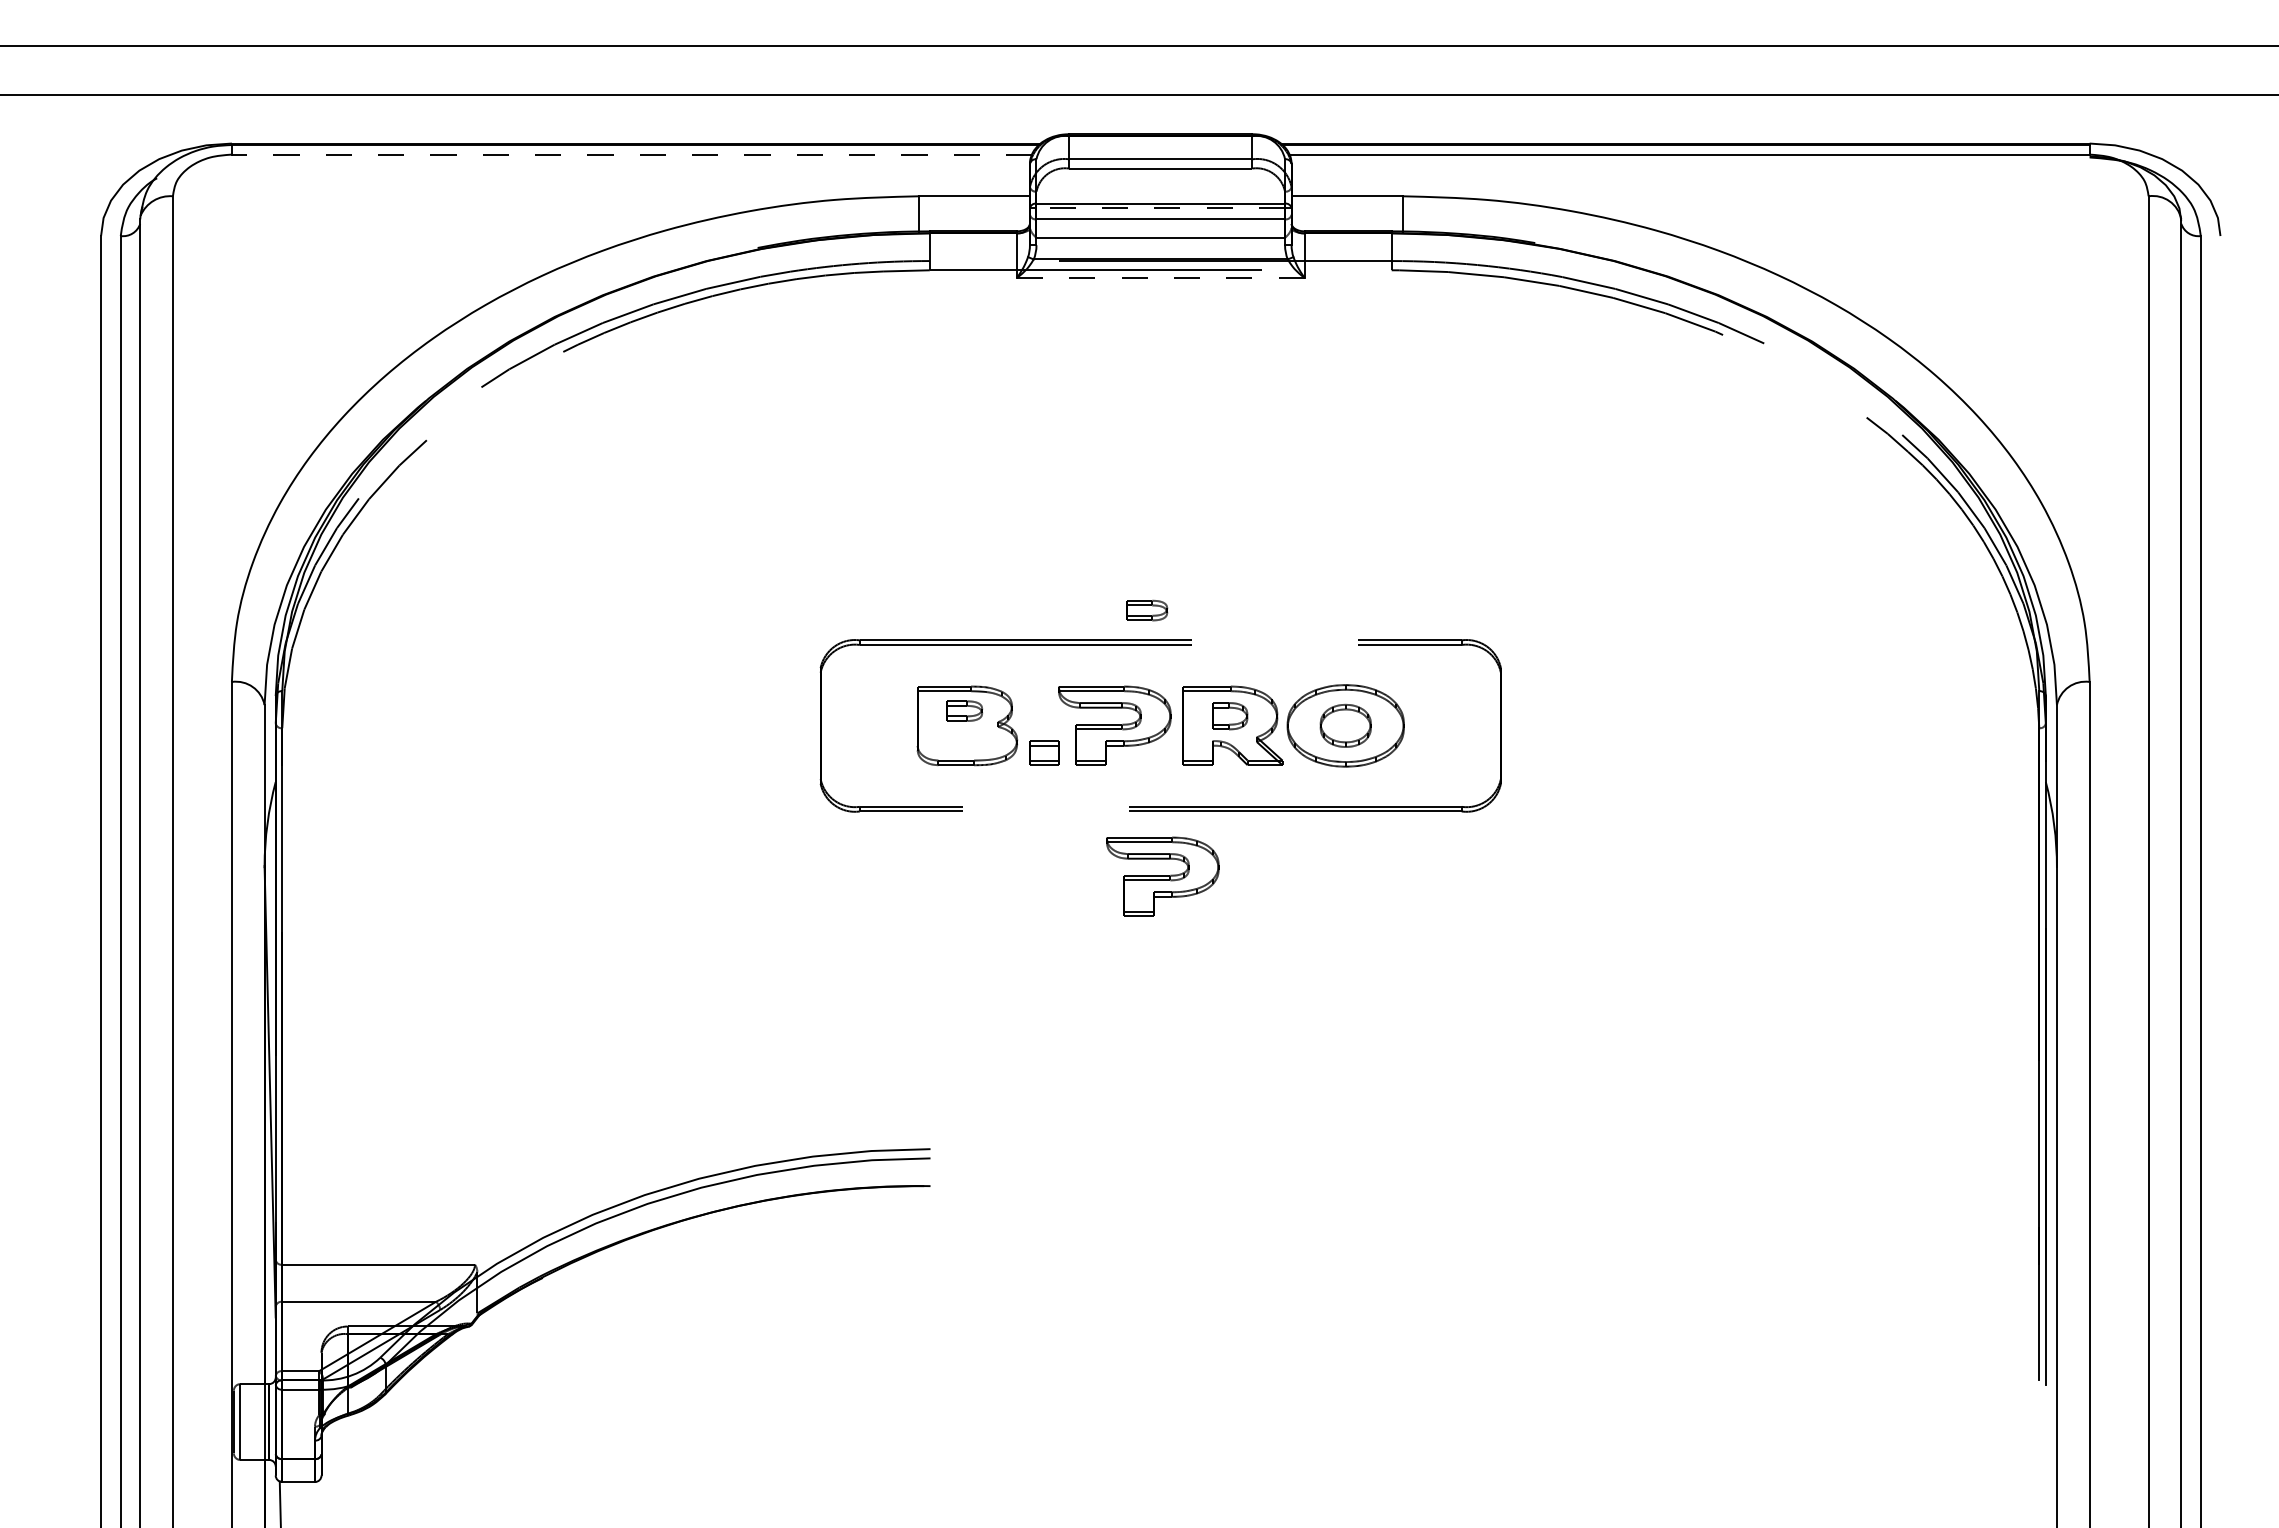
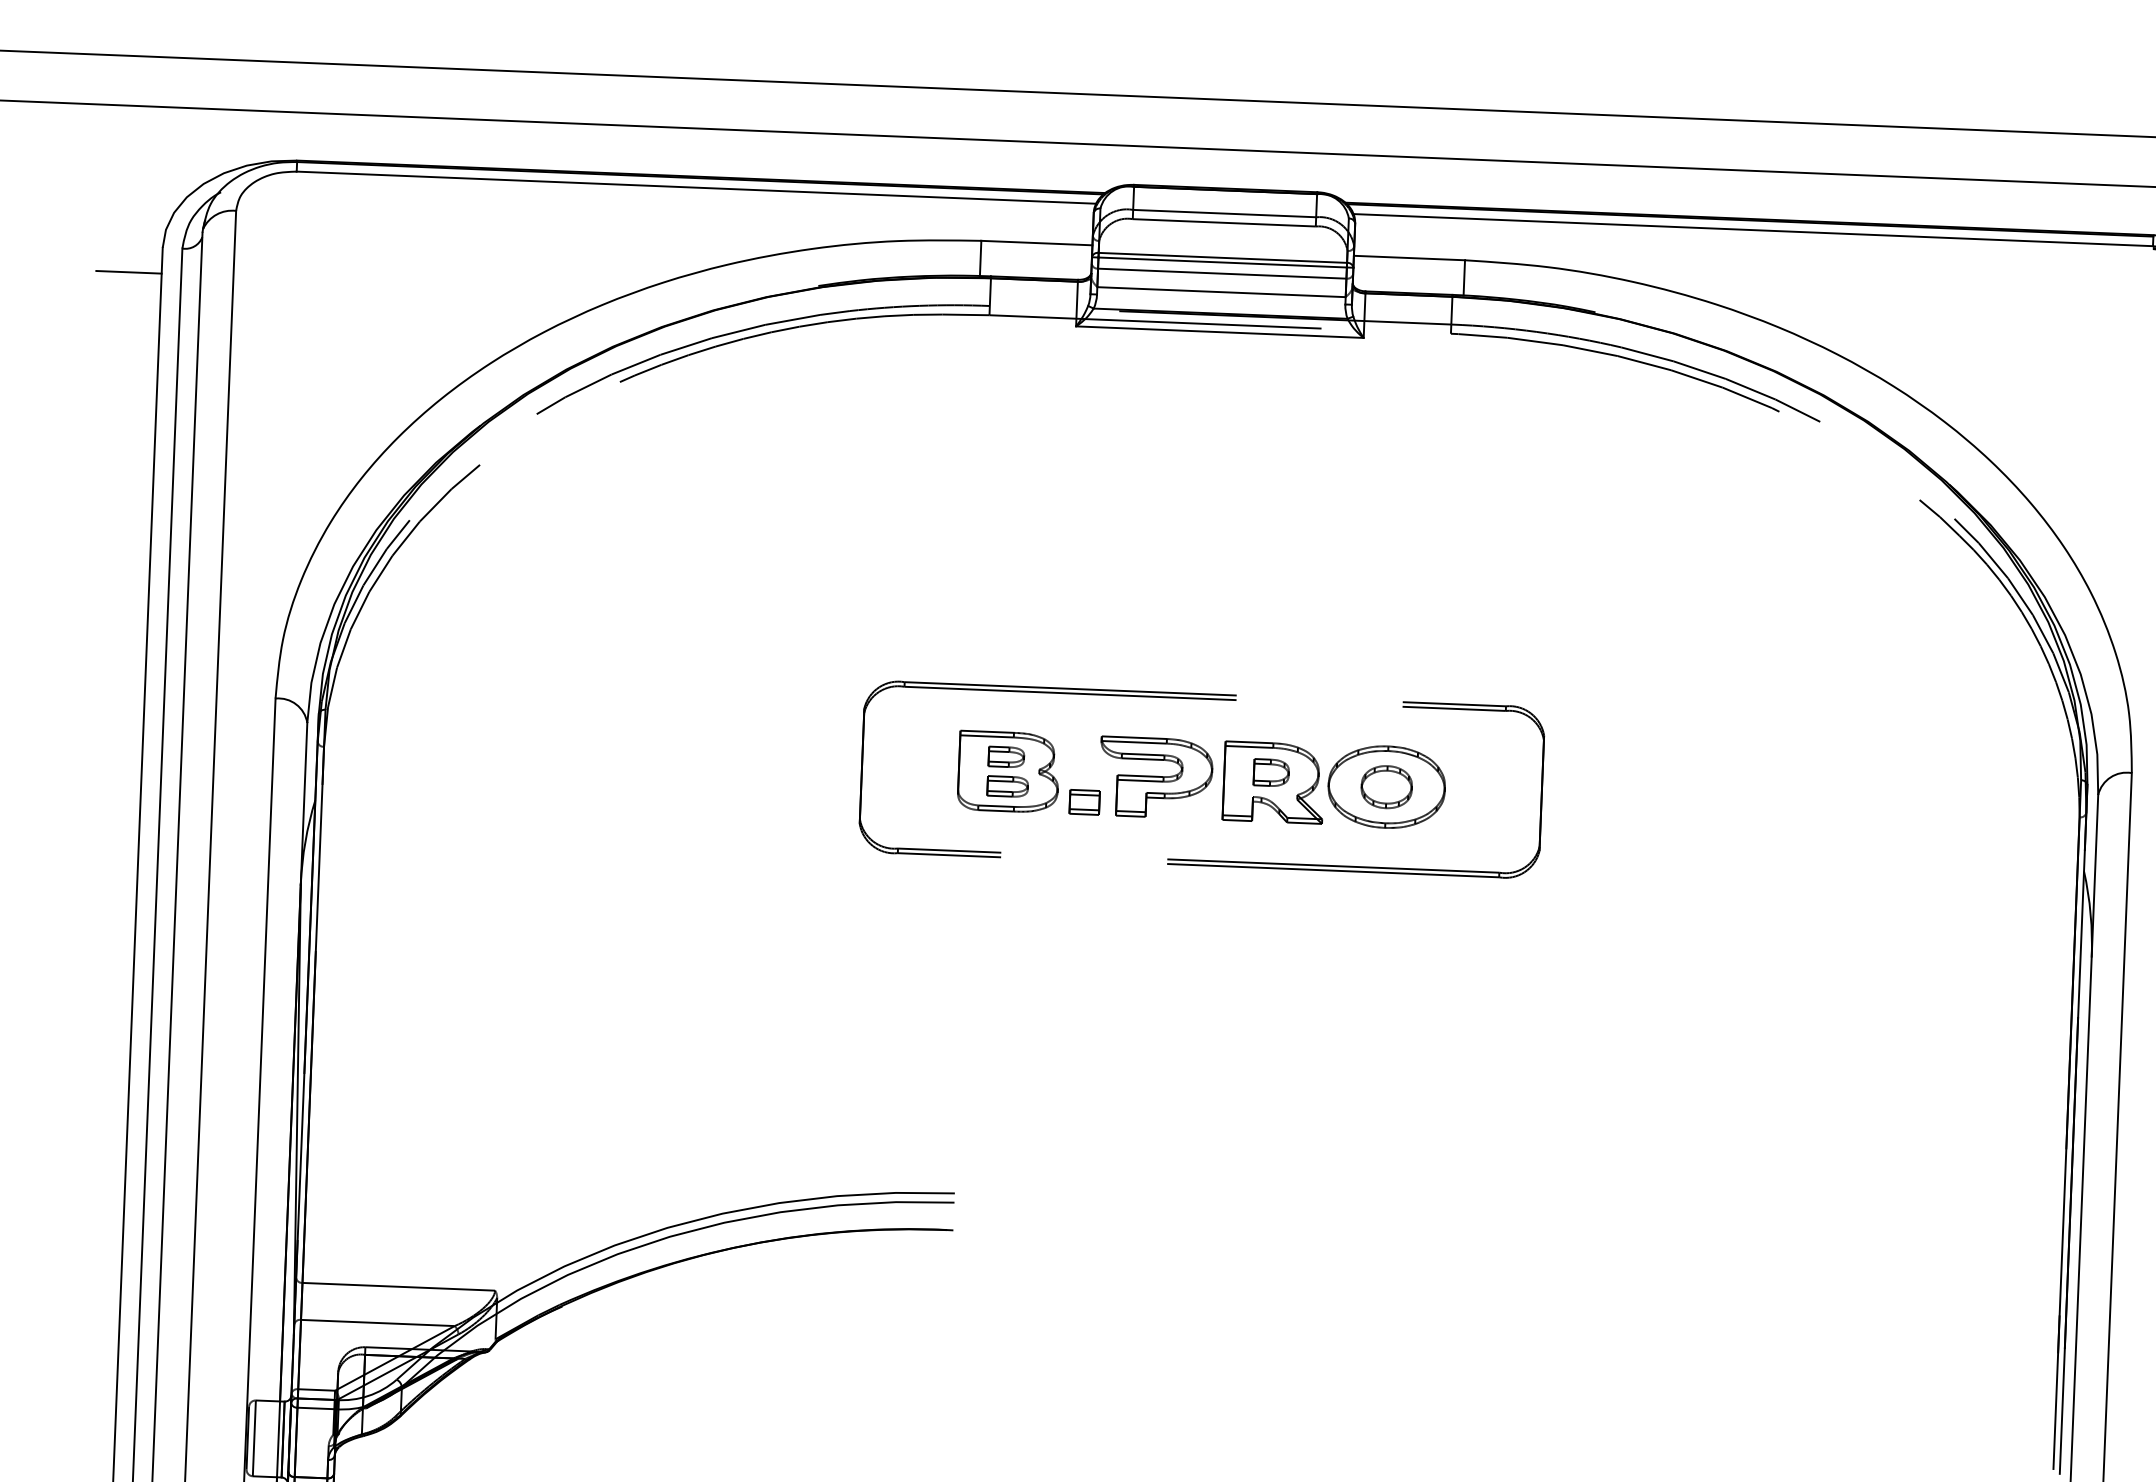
line: (631, 154) -> (696, 187), dashed -> solid
line: (1160, 208) -> (1222, 262), dashed -> solid
line: (68, 261) -> (129, 271), added
line: (1160, 277) -> (1219, 331), dashed -> solid
part: (1147, 610) -> (1008, 786), moved
part: (1162, 876) -> (1197, 930), removed

